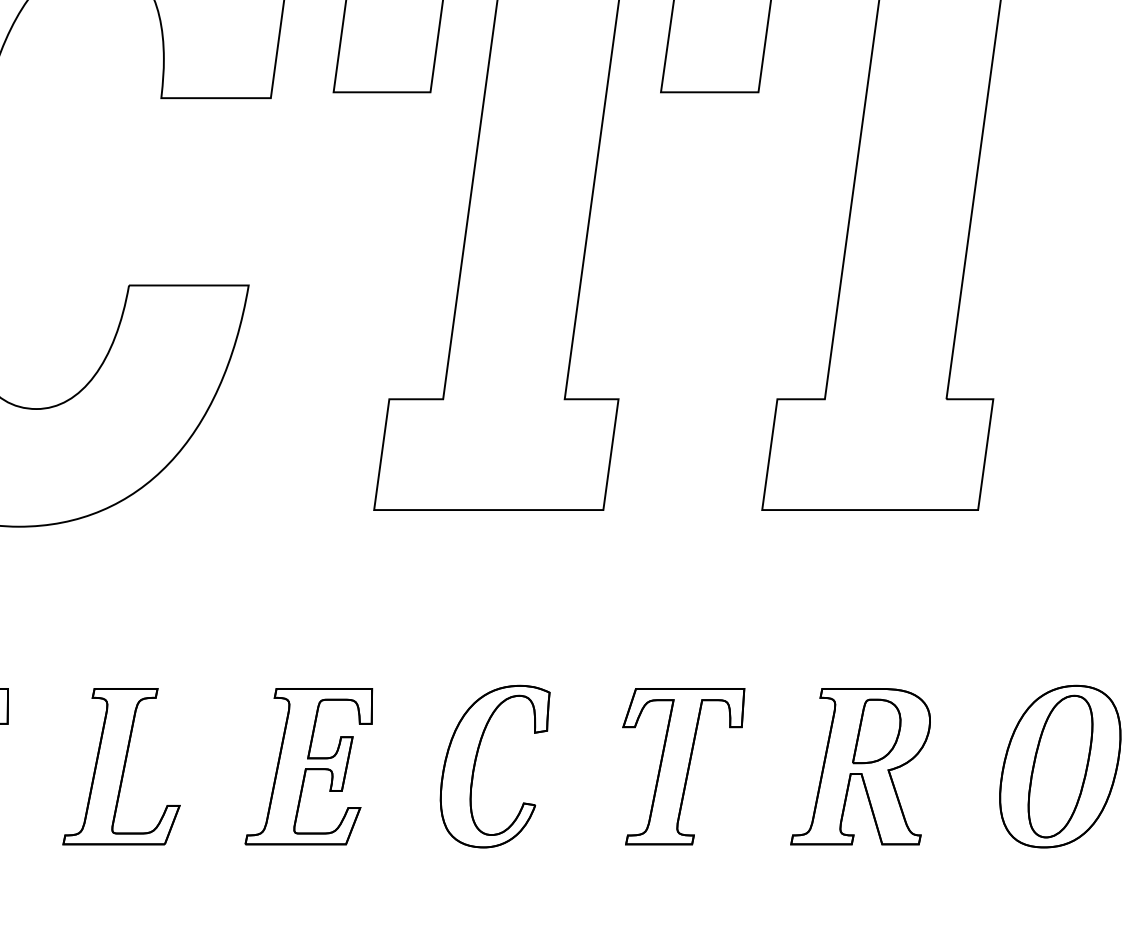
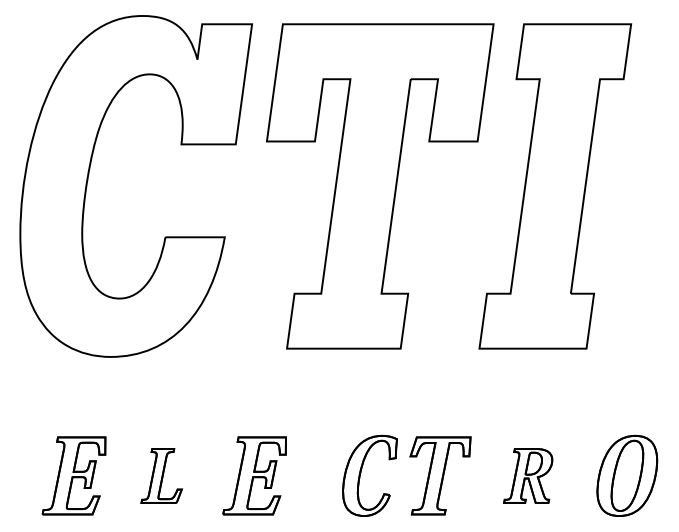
part: (477, 761) -> (361, 473), moved
part: (121, 765) -> (161, 475), size x0.7
part: (859, 765) -> (527, 475), size x0.7

